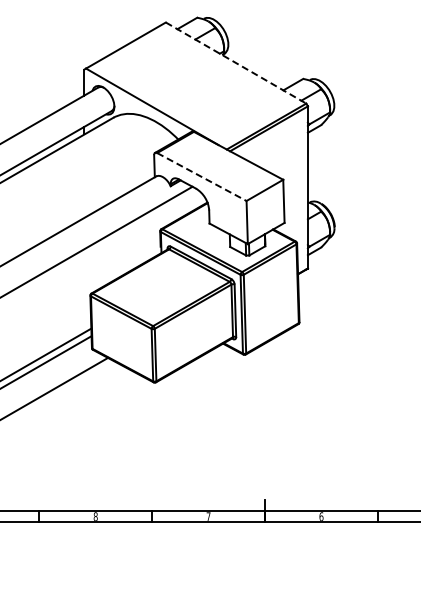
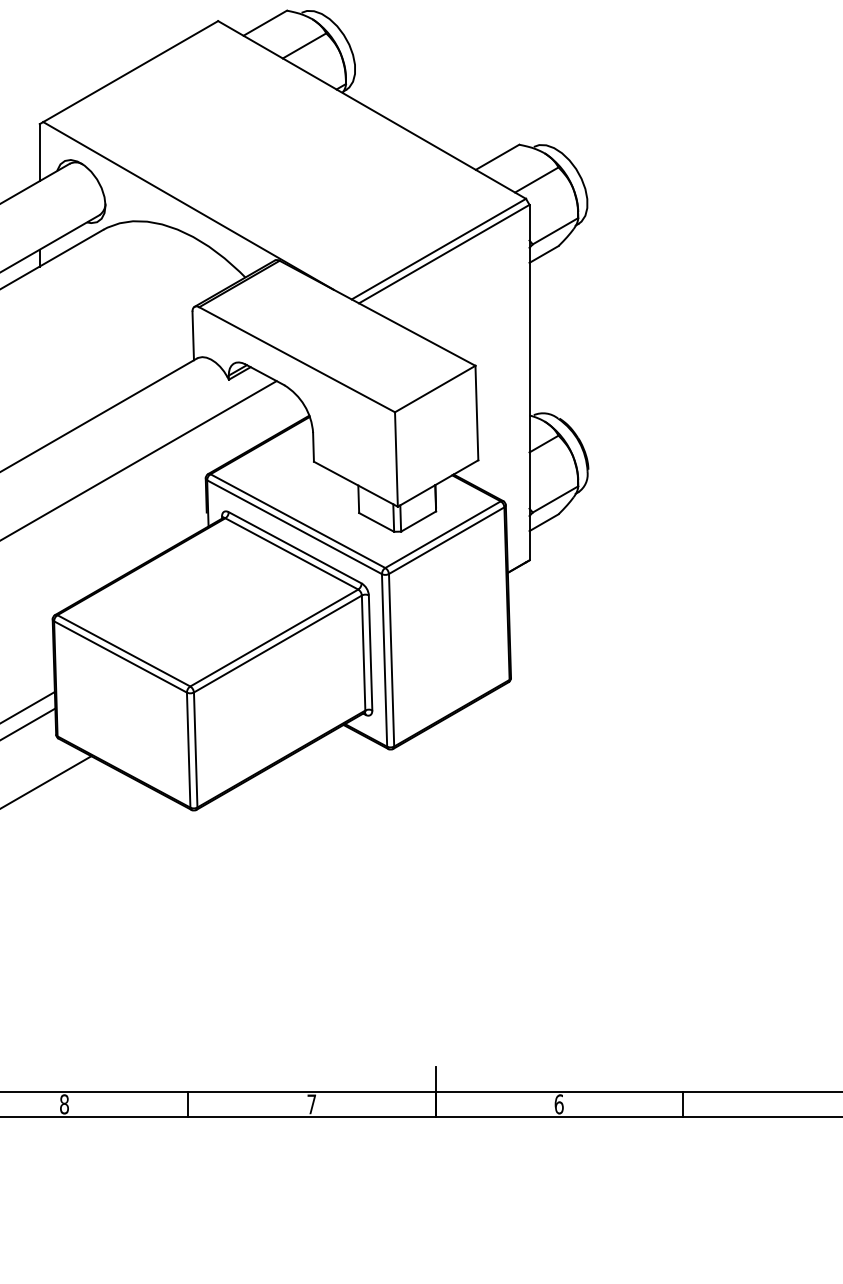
line: (236, 63) -> (372, 110), dashed -> solid
line: (201, 177) -> (296, 360), dashed -> solid

